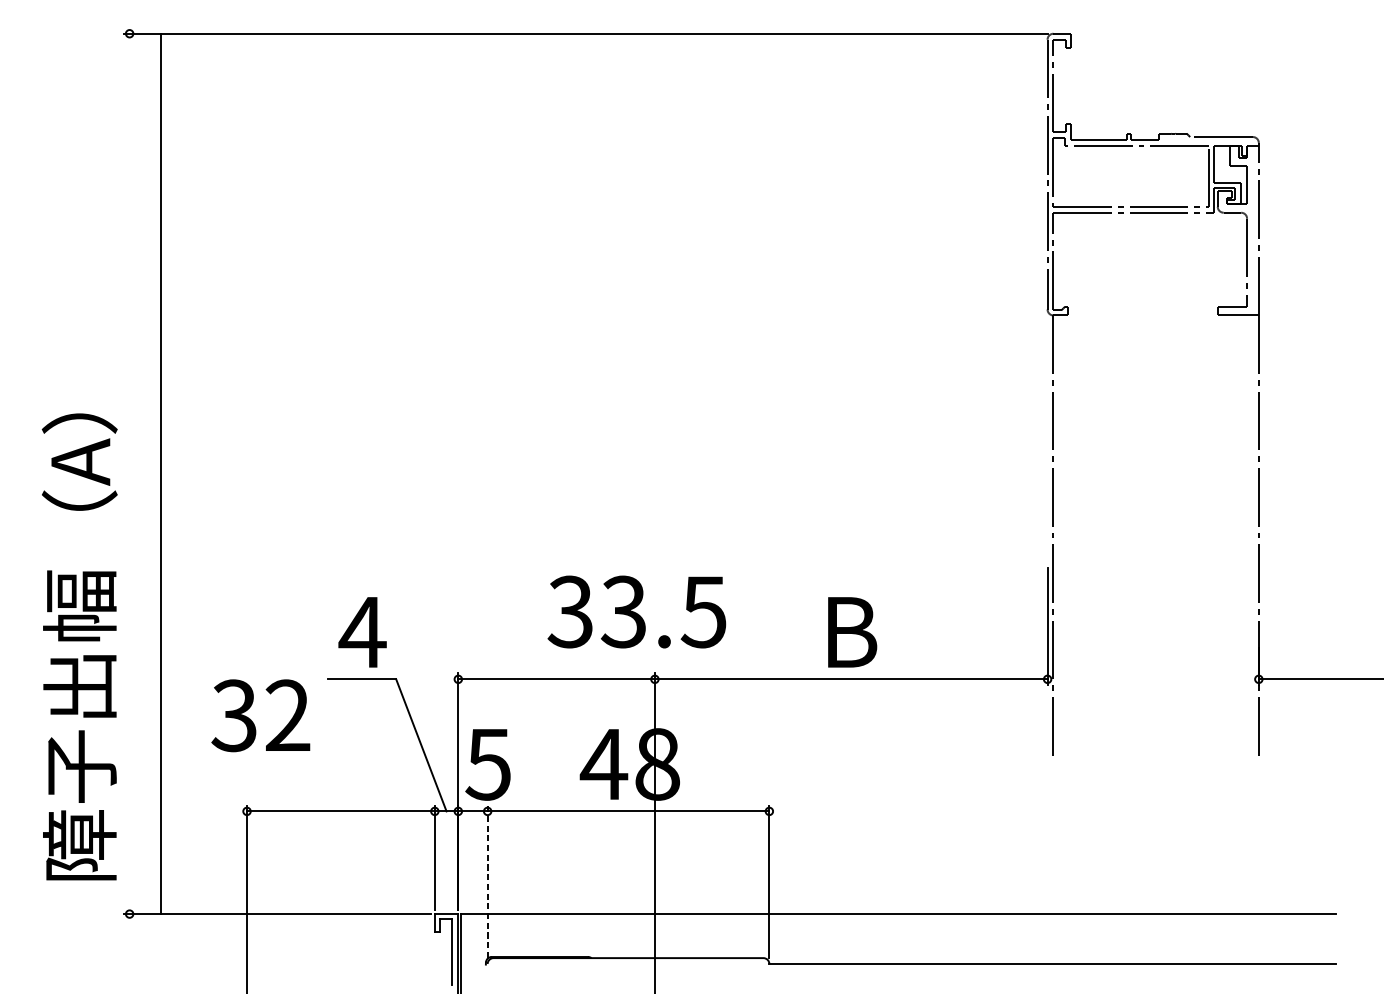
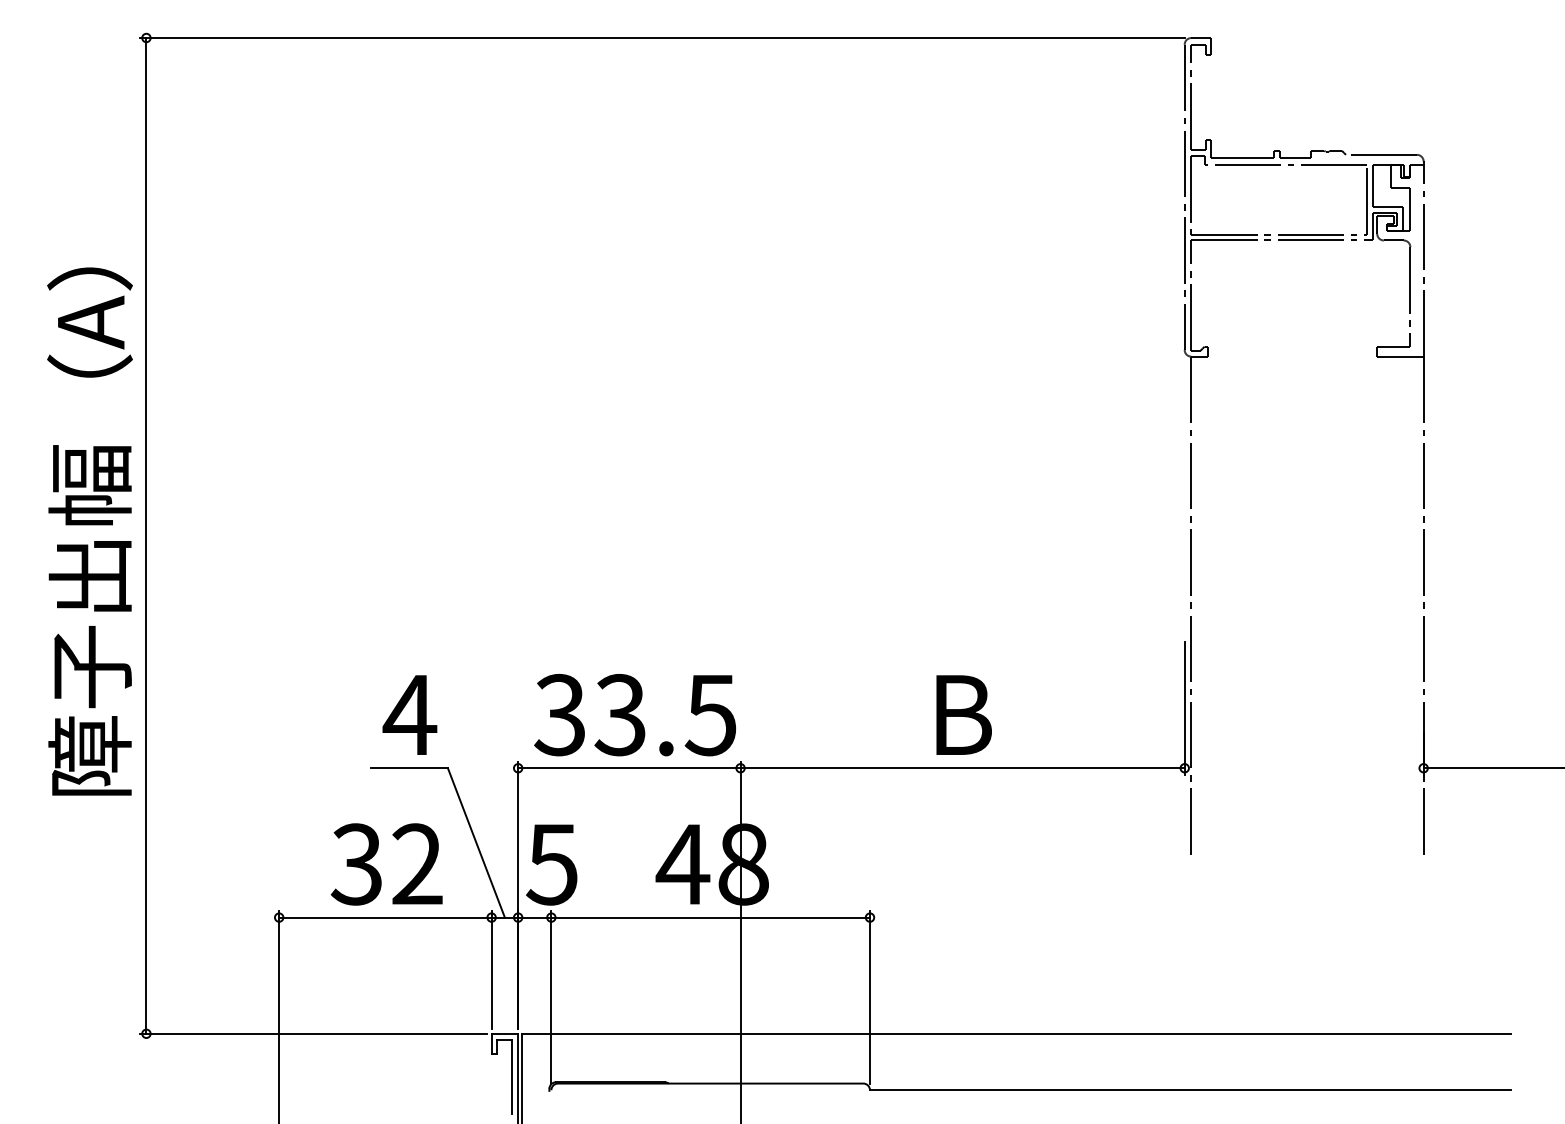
line: (161, 473) -> (146, 535), moved
text: (636, 612) -> (634, 715), moved
text: (79, 646) -> (89, 531), moved
text: (260, 715) -> (386, 864), moved
line: (487, 881) -> (551, 996), dashed -> solid

